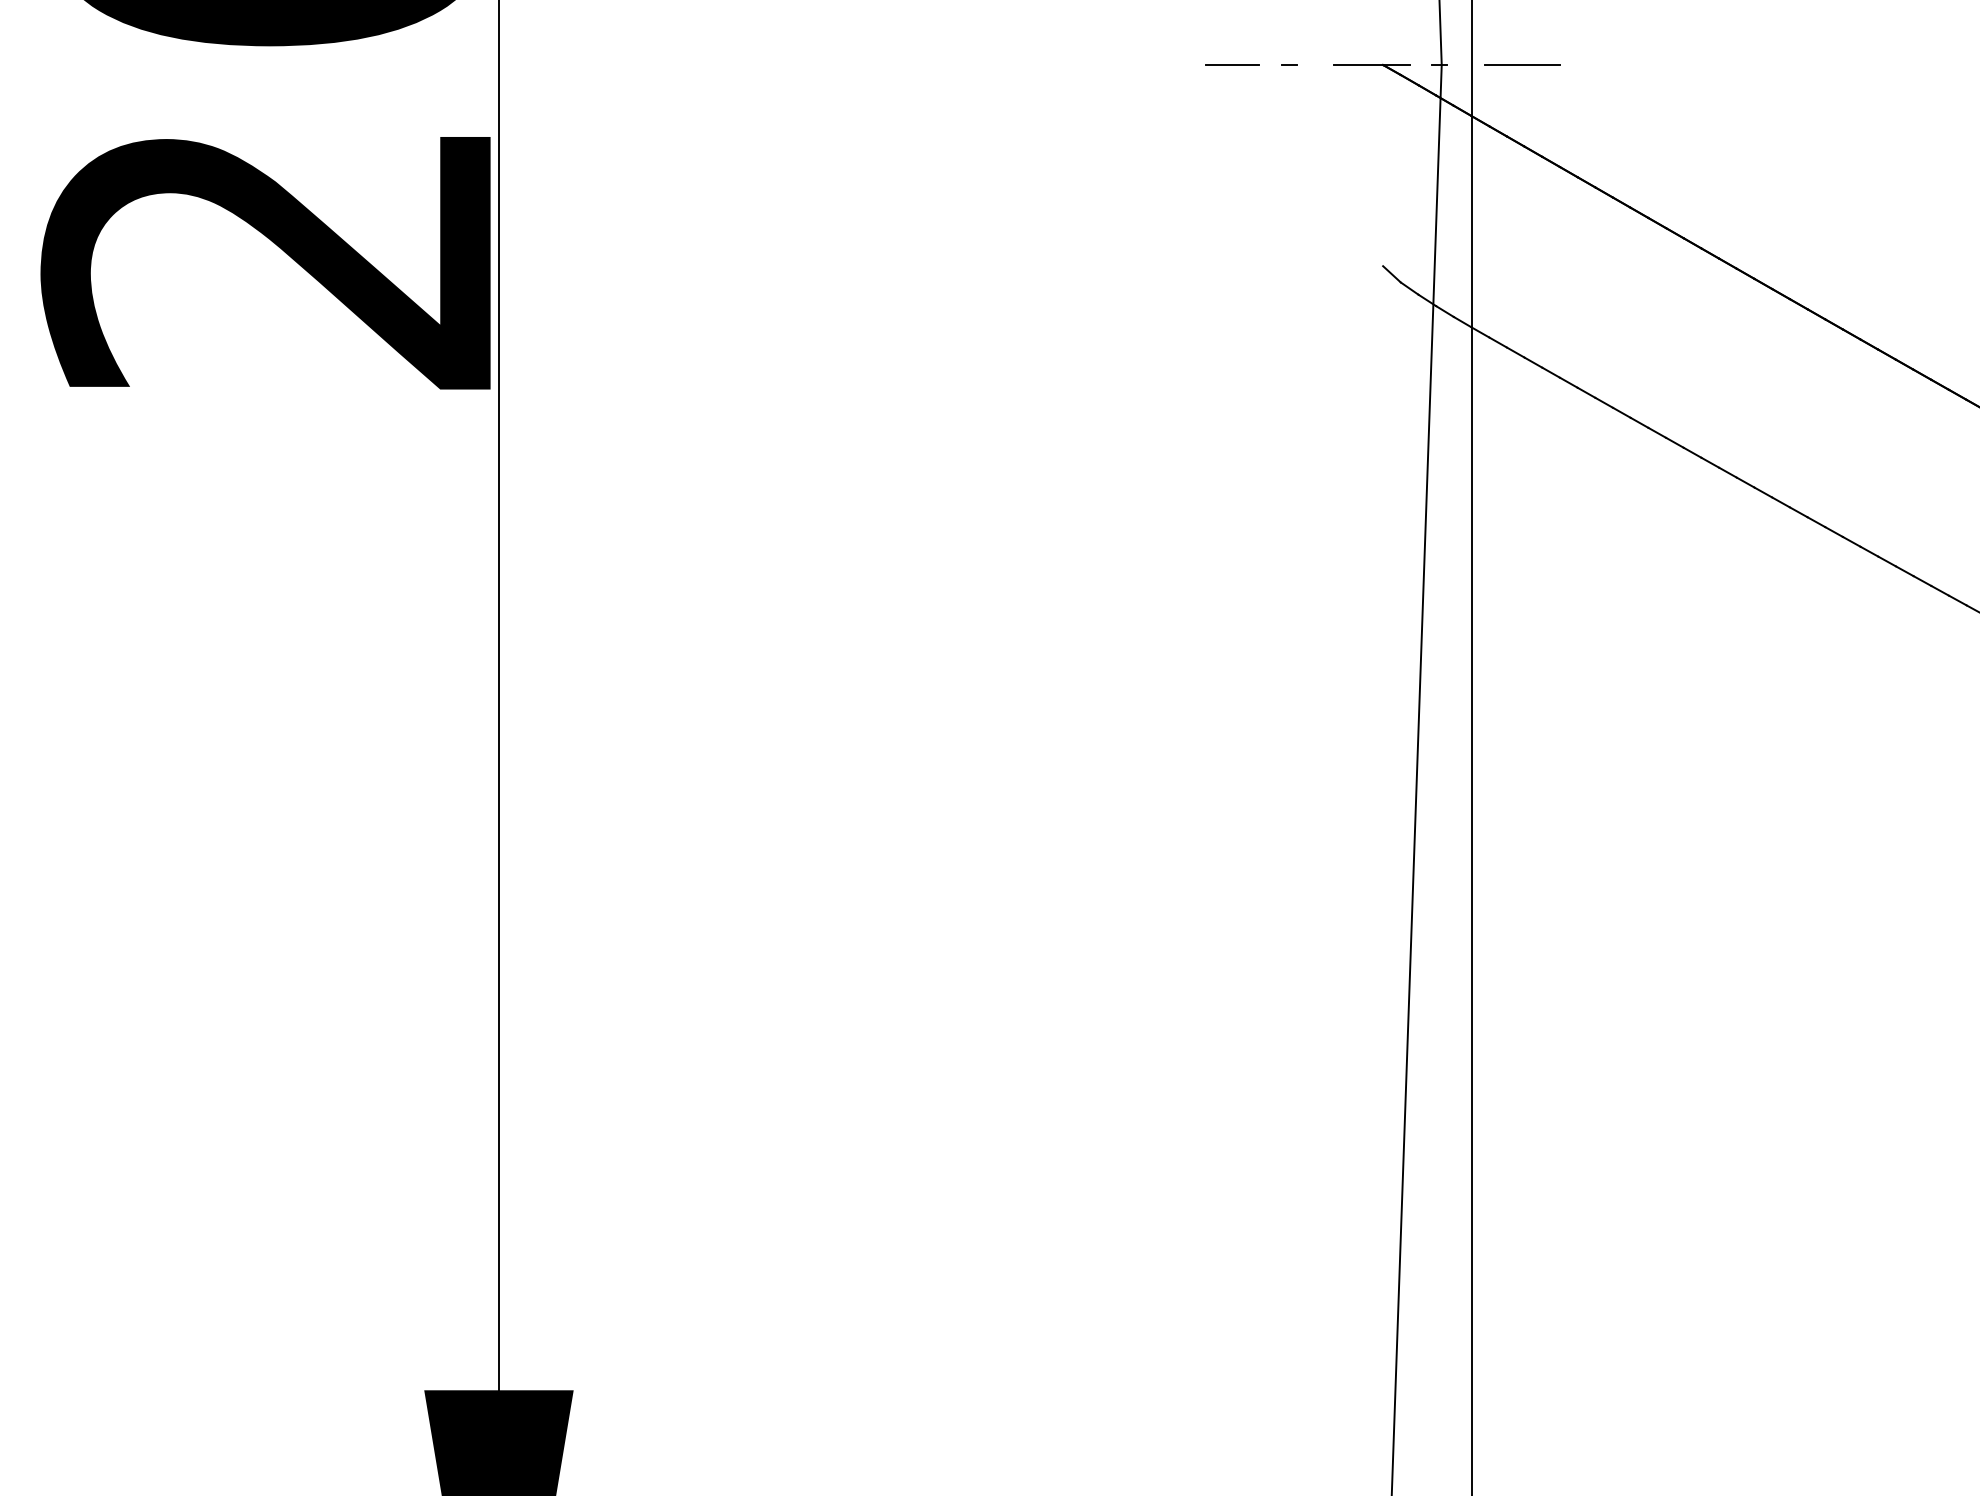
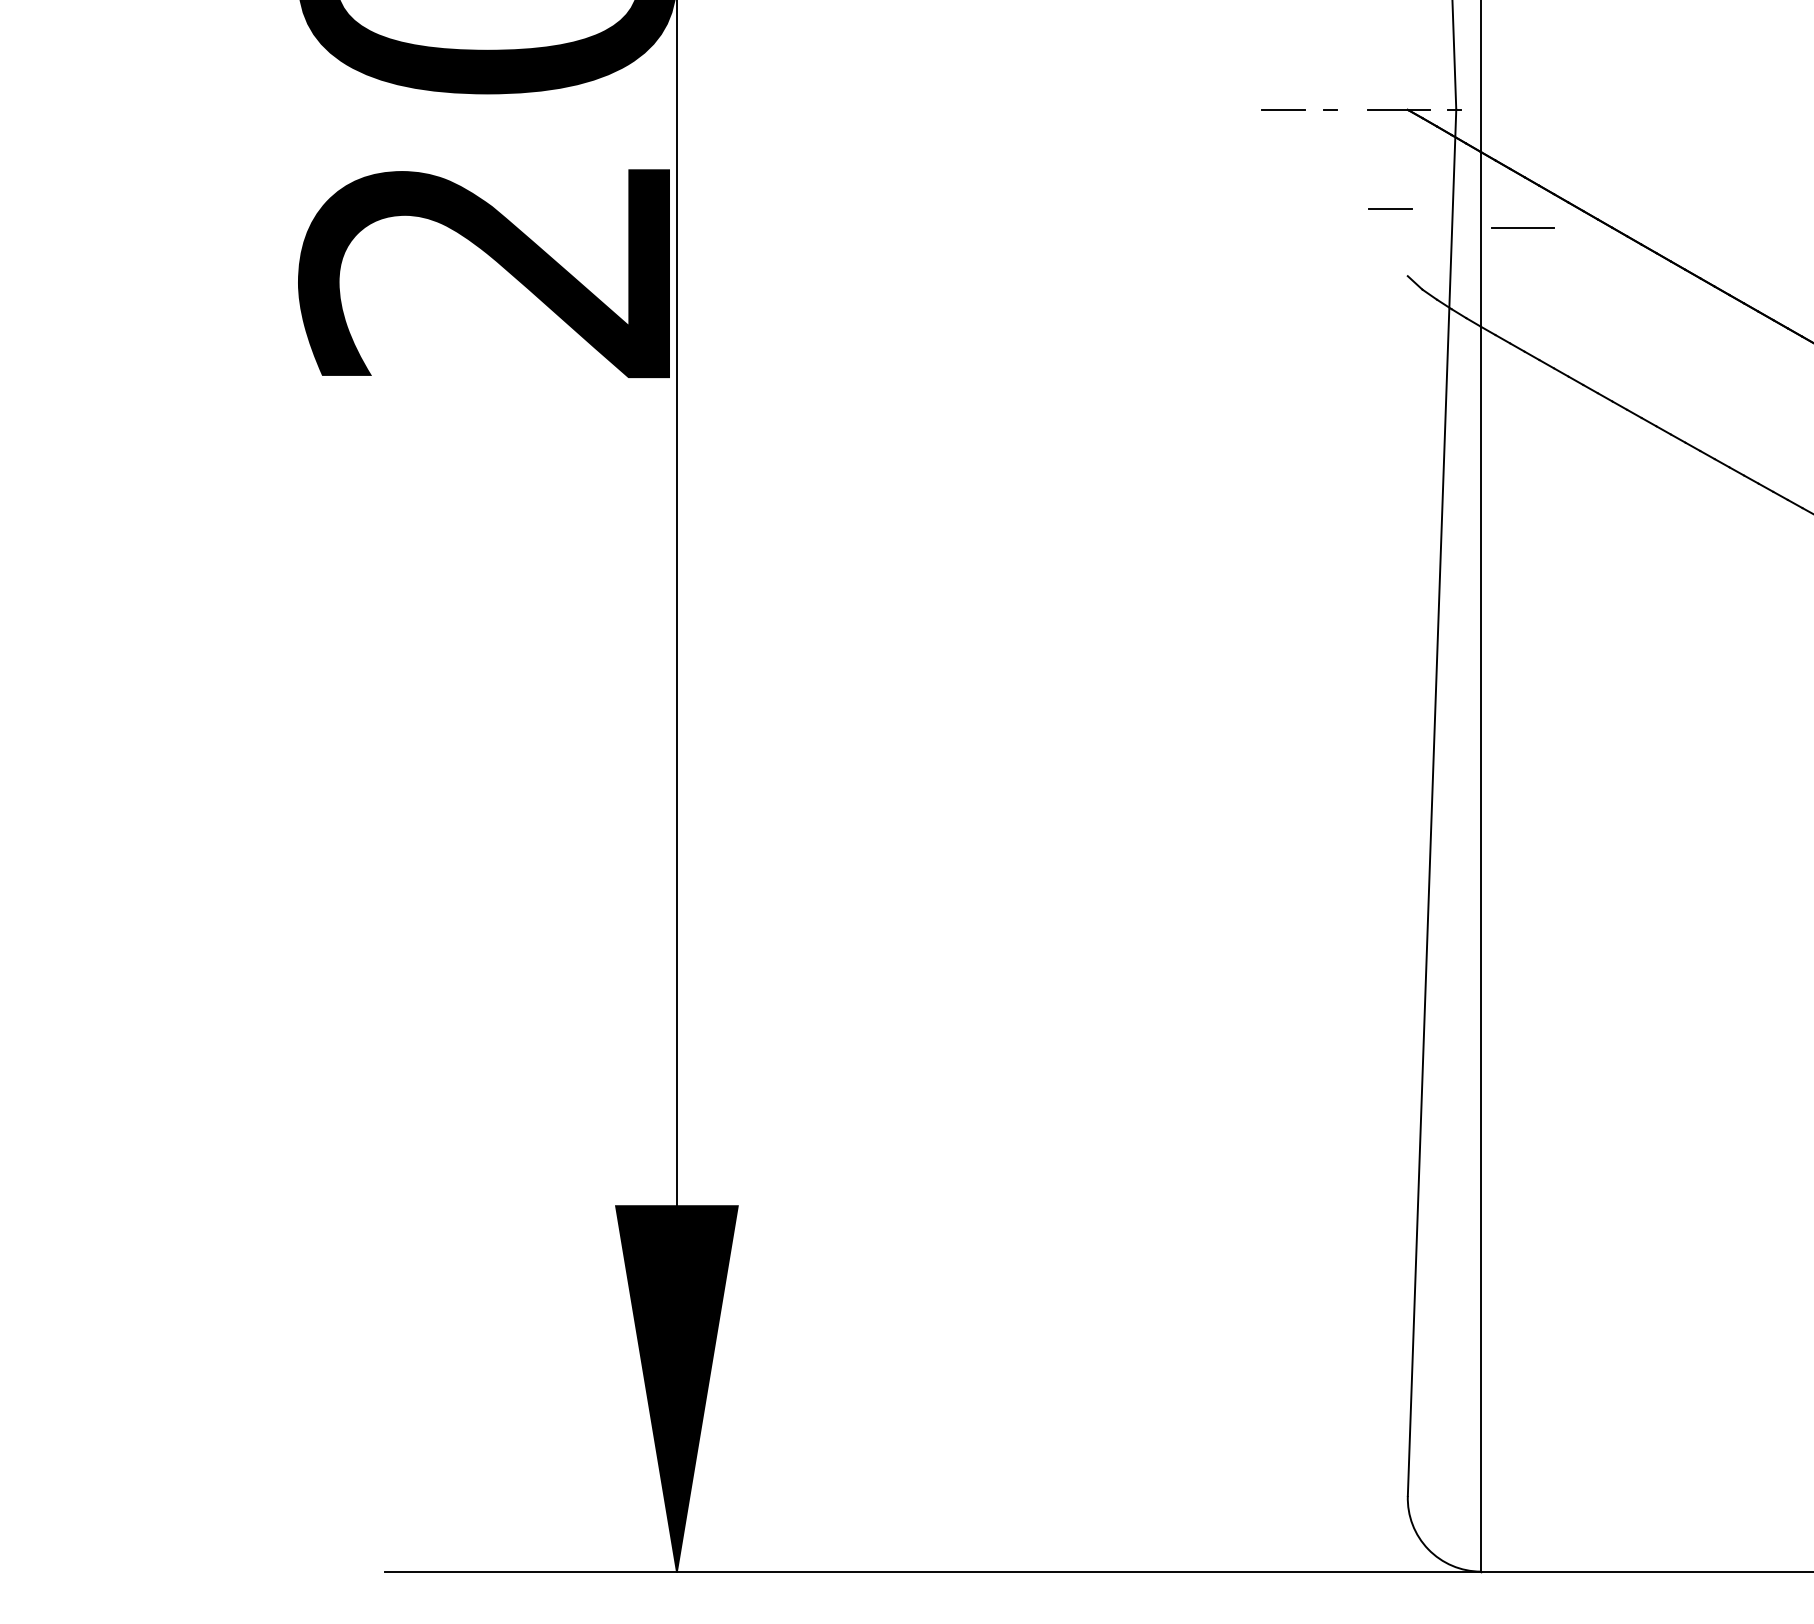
line: (1521, 64) -> (1522, 227), moved
line: (1362, 184) -> (1390, 208), added

